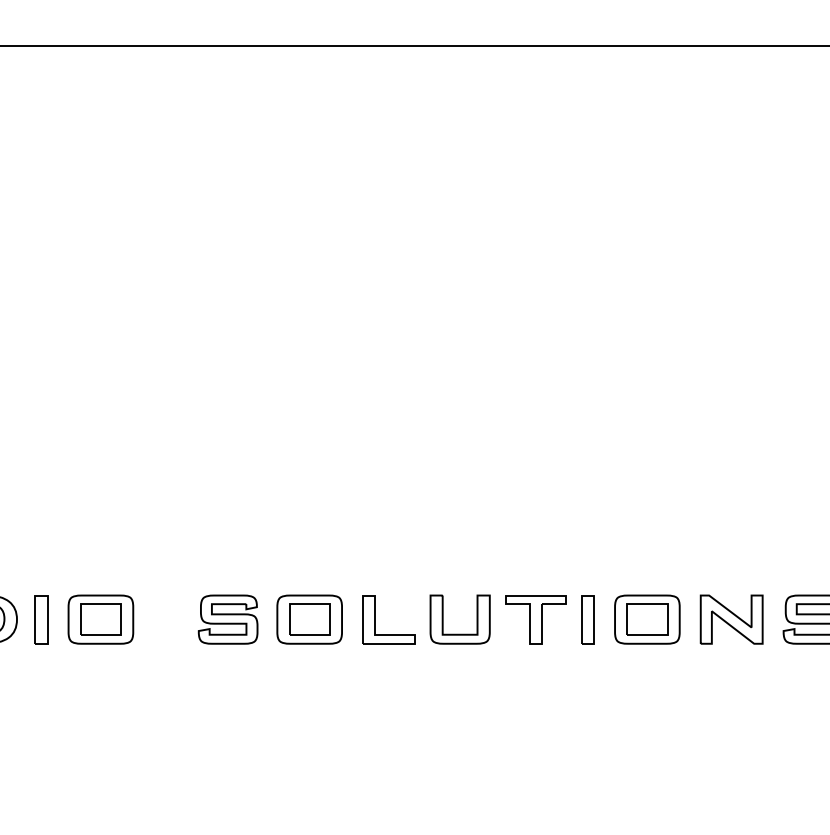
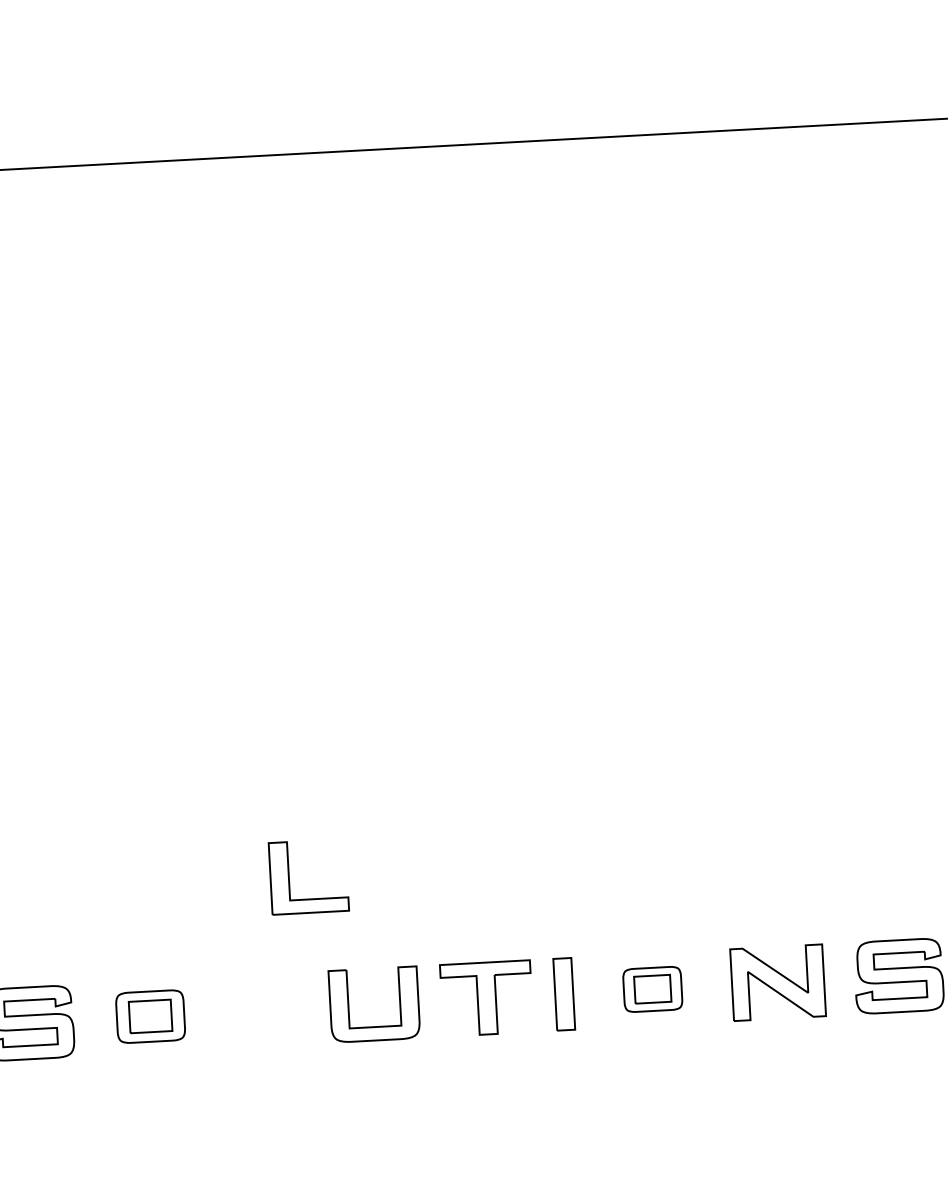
part: (309, 619) -> (150, 1016), size x0.7
part: (375, 619) -> (289, 877), moved
part: (647, 619) -> (652, 989), size x0.6

